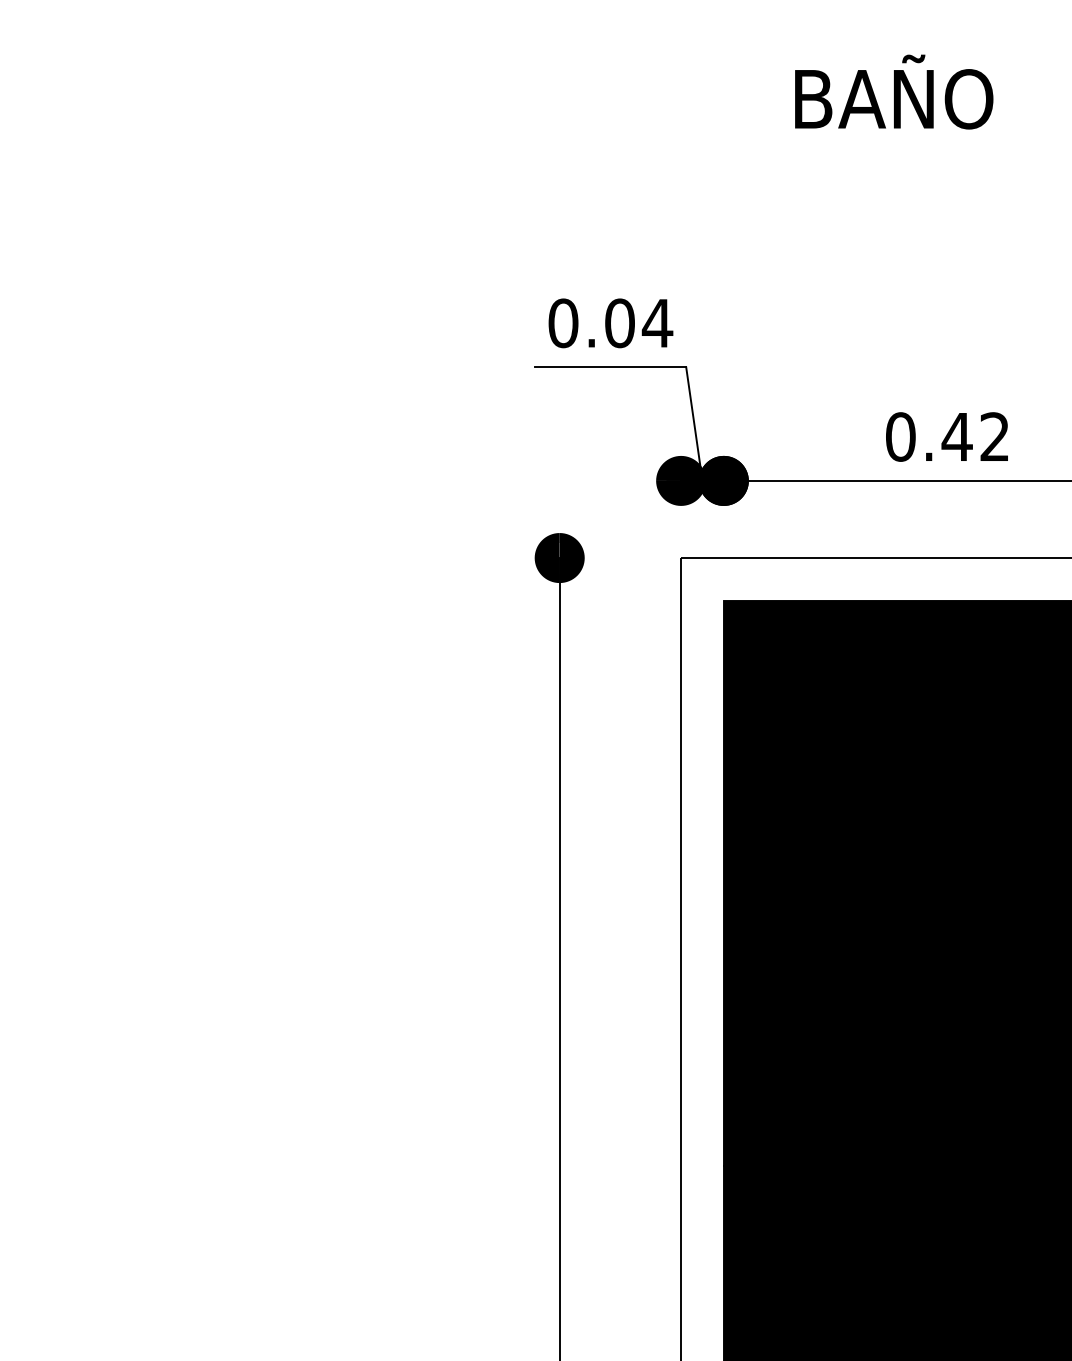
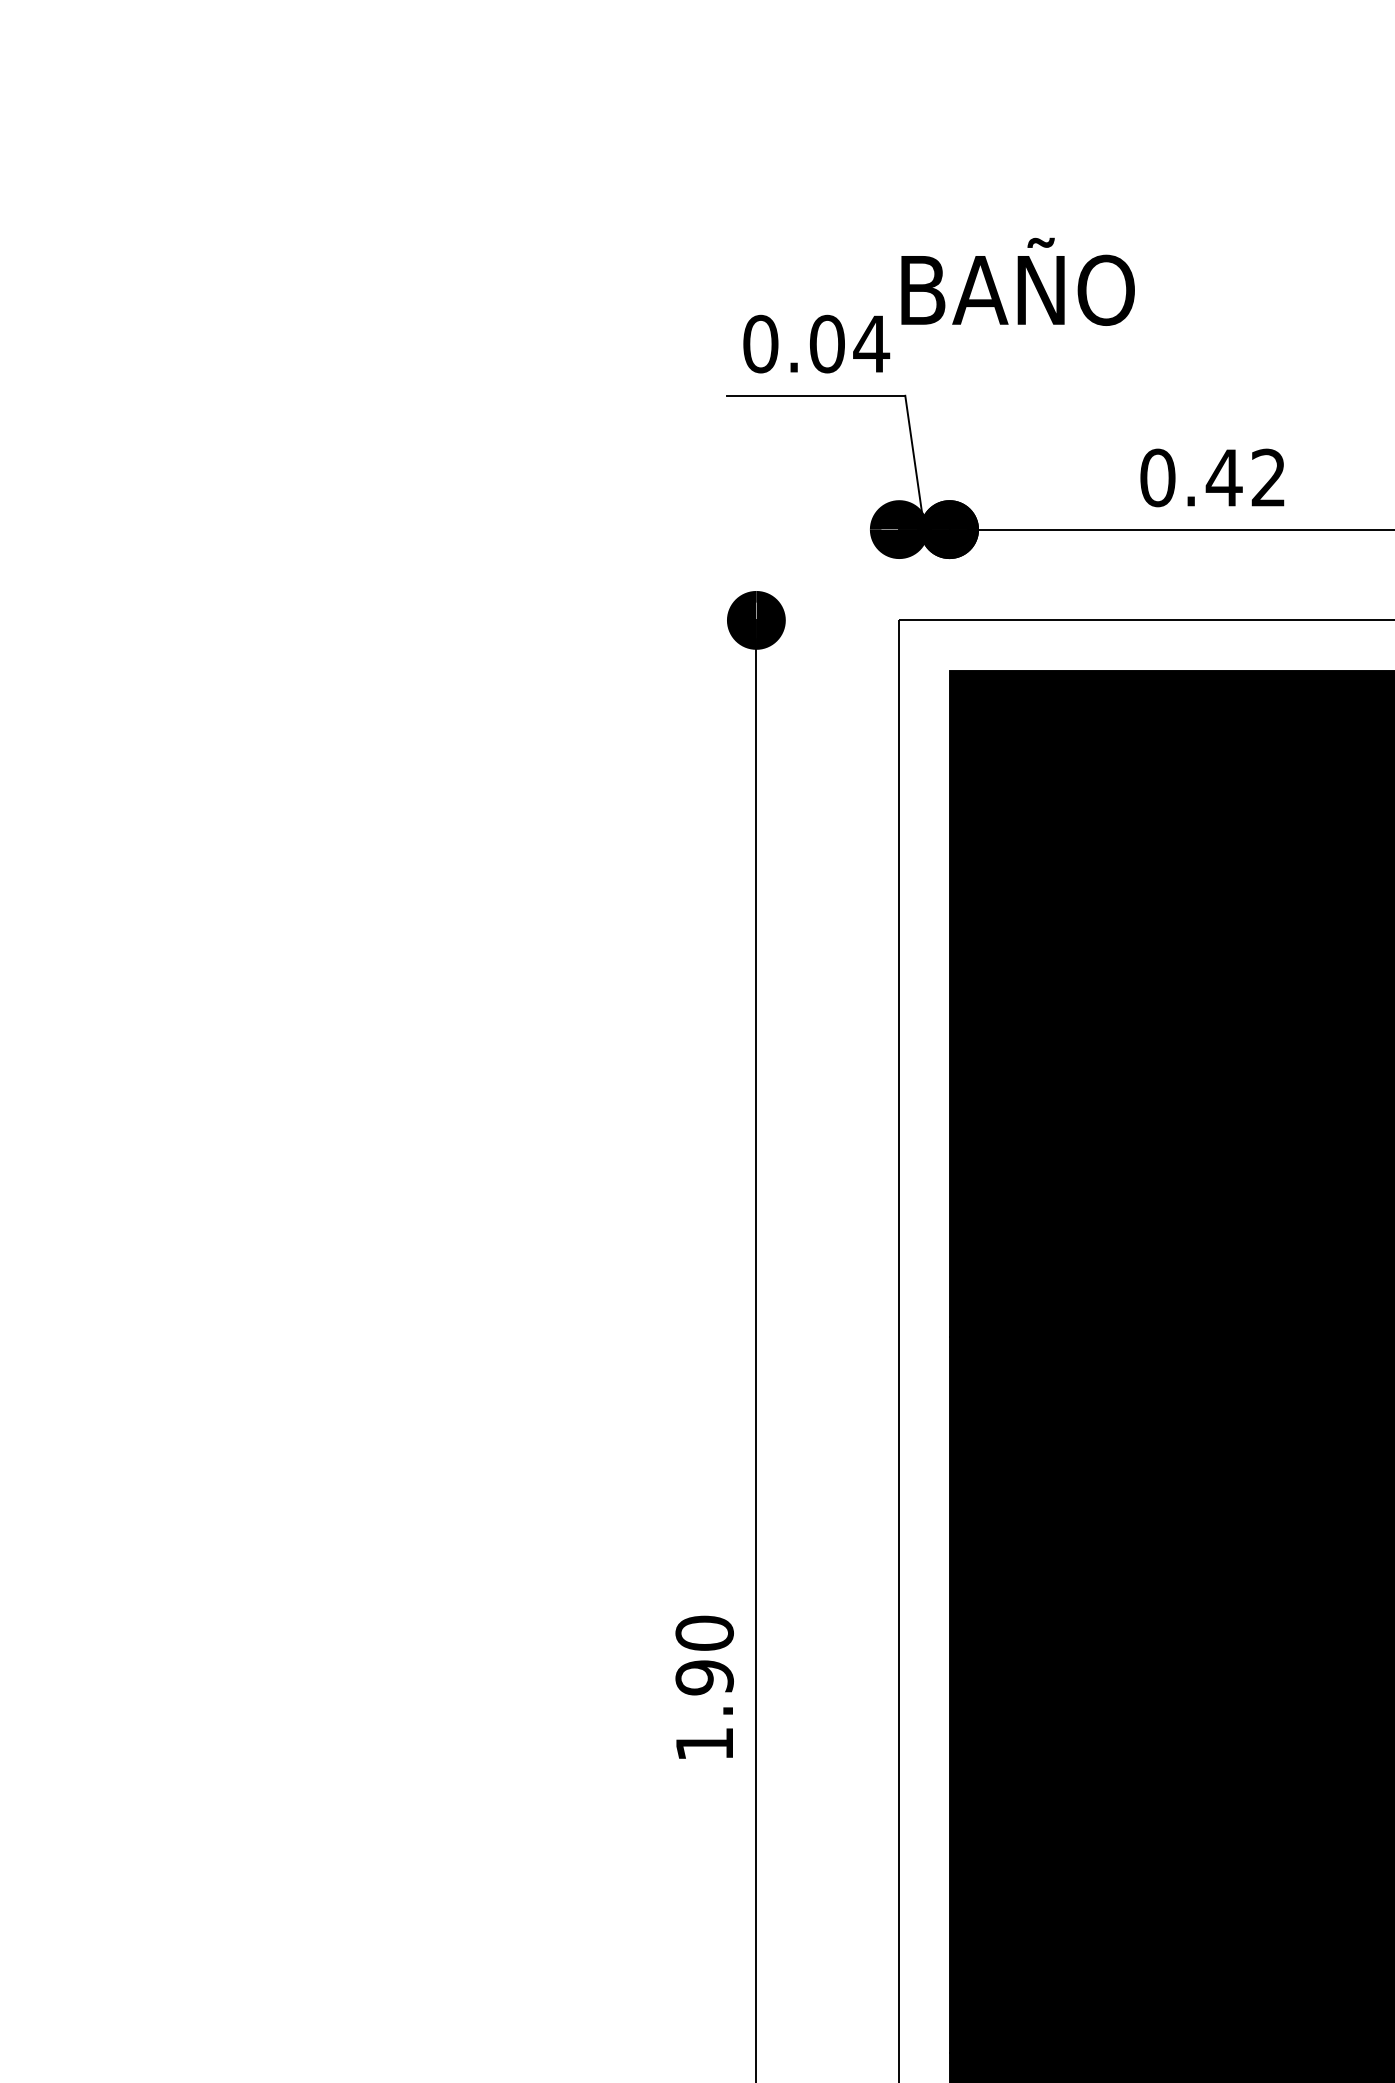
text: (893, 91) -> (1017, 281), moved

